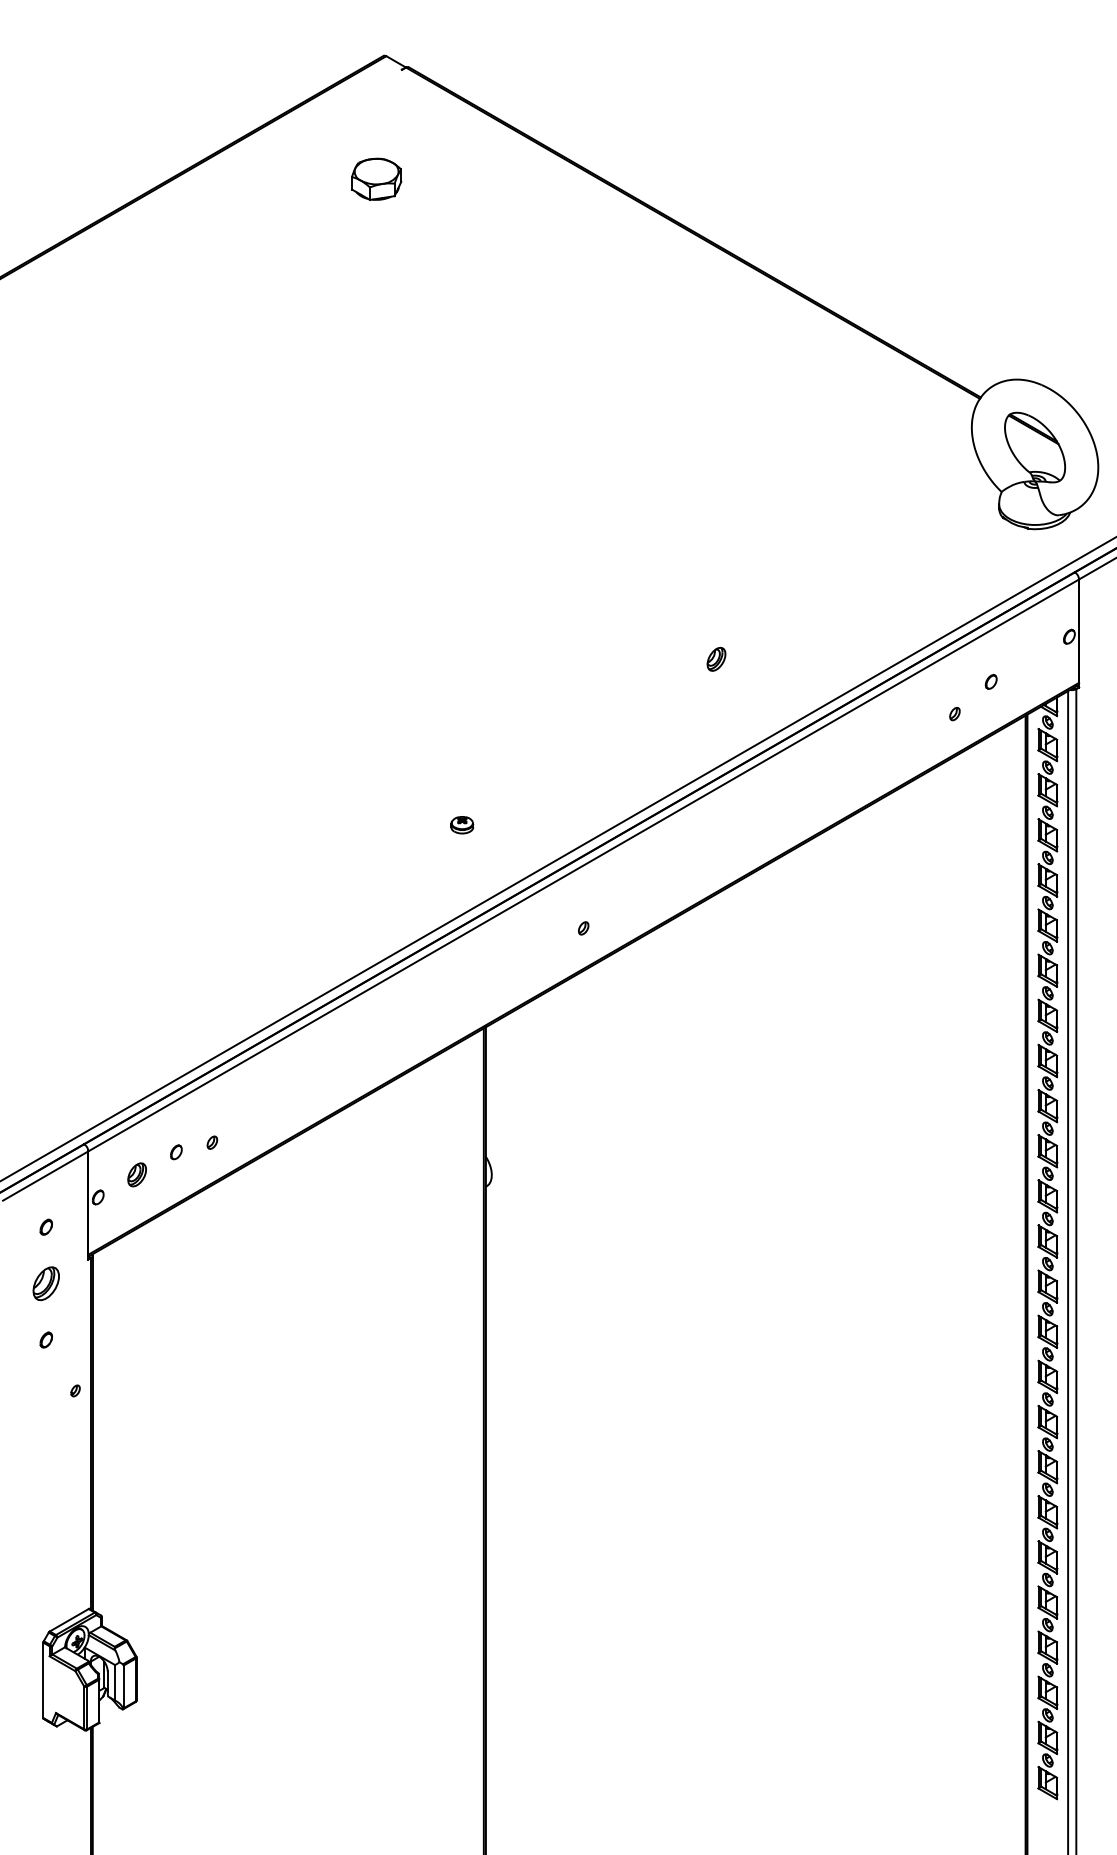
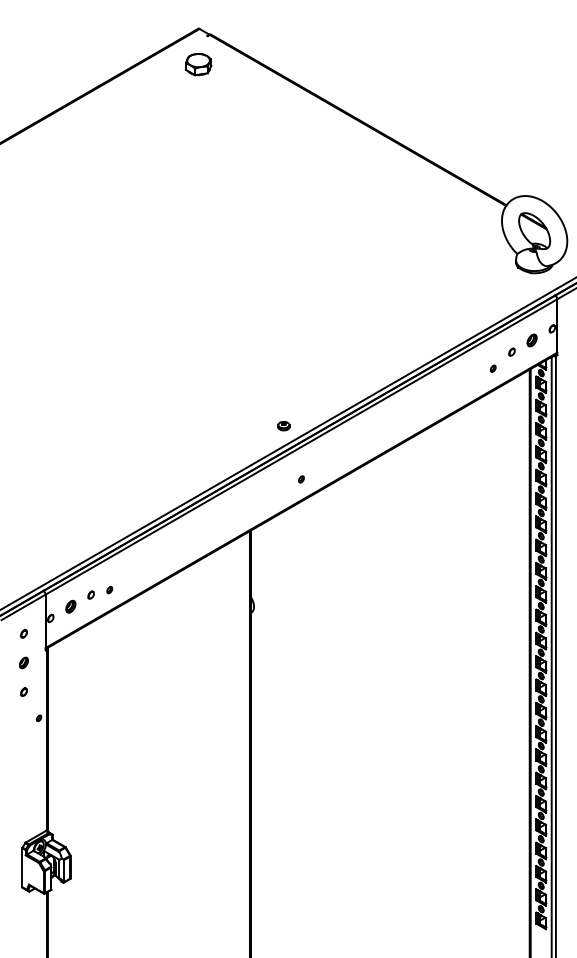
part: (376, 179) -> (198, 64), moved
part: (715, 659) -> (531, 340), moved
part: (461, 825) -> (283, 426), moved
part: (45, 1282) -> (23, 662), size x0.62

